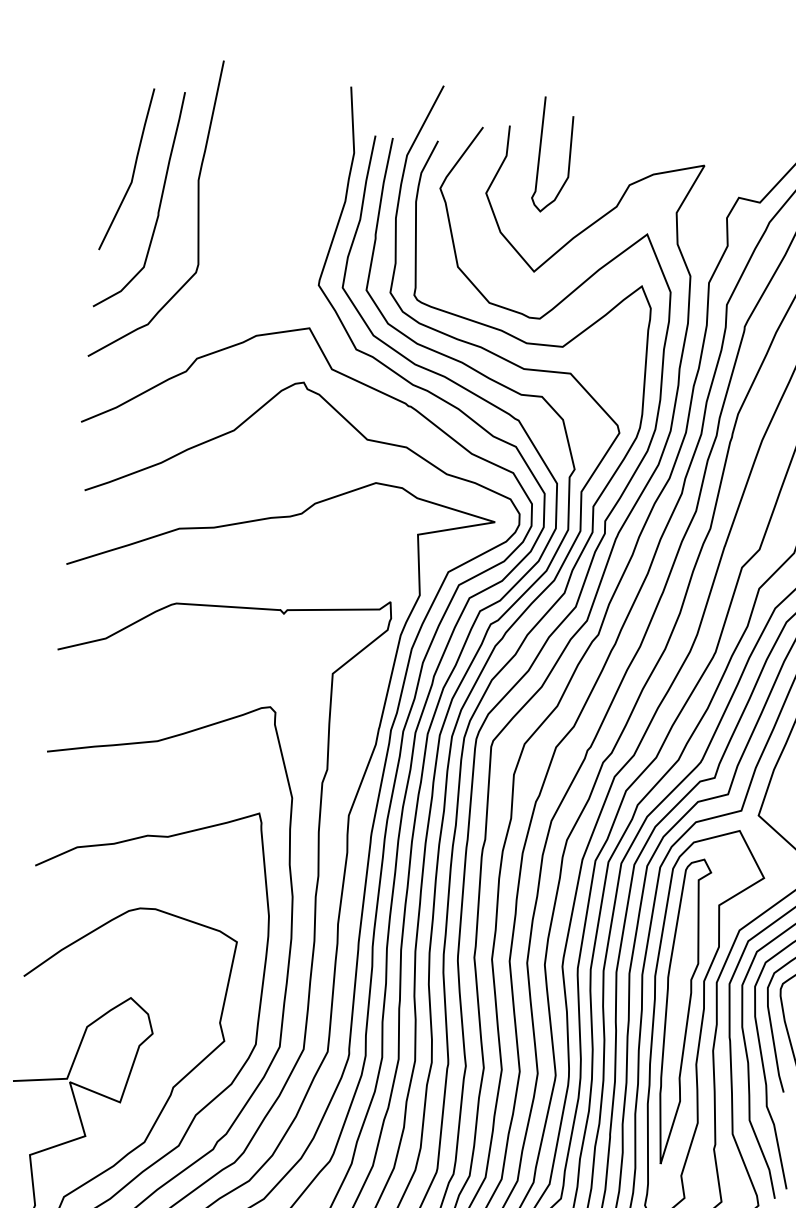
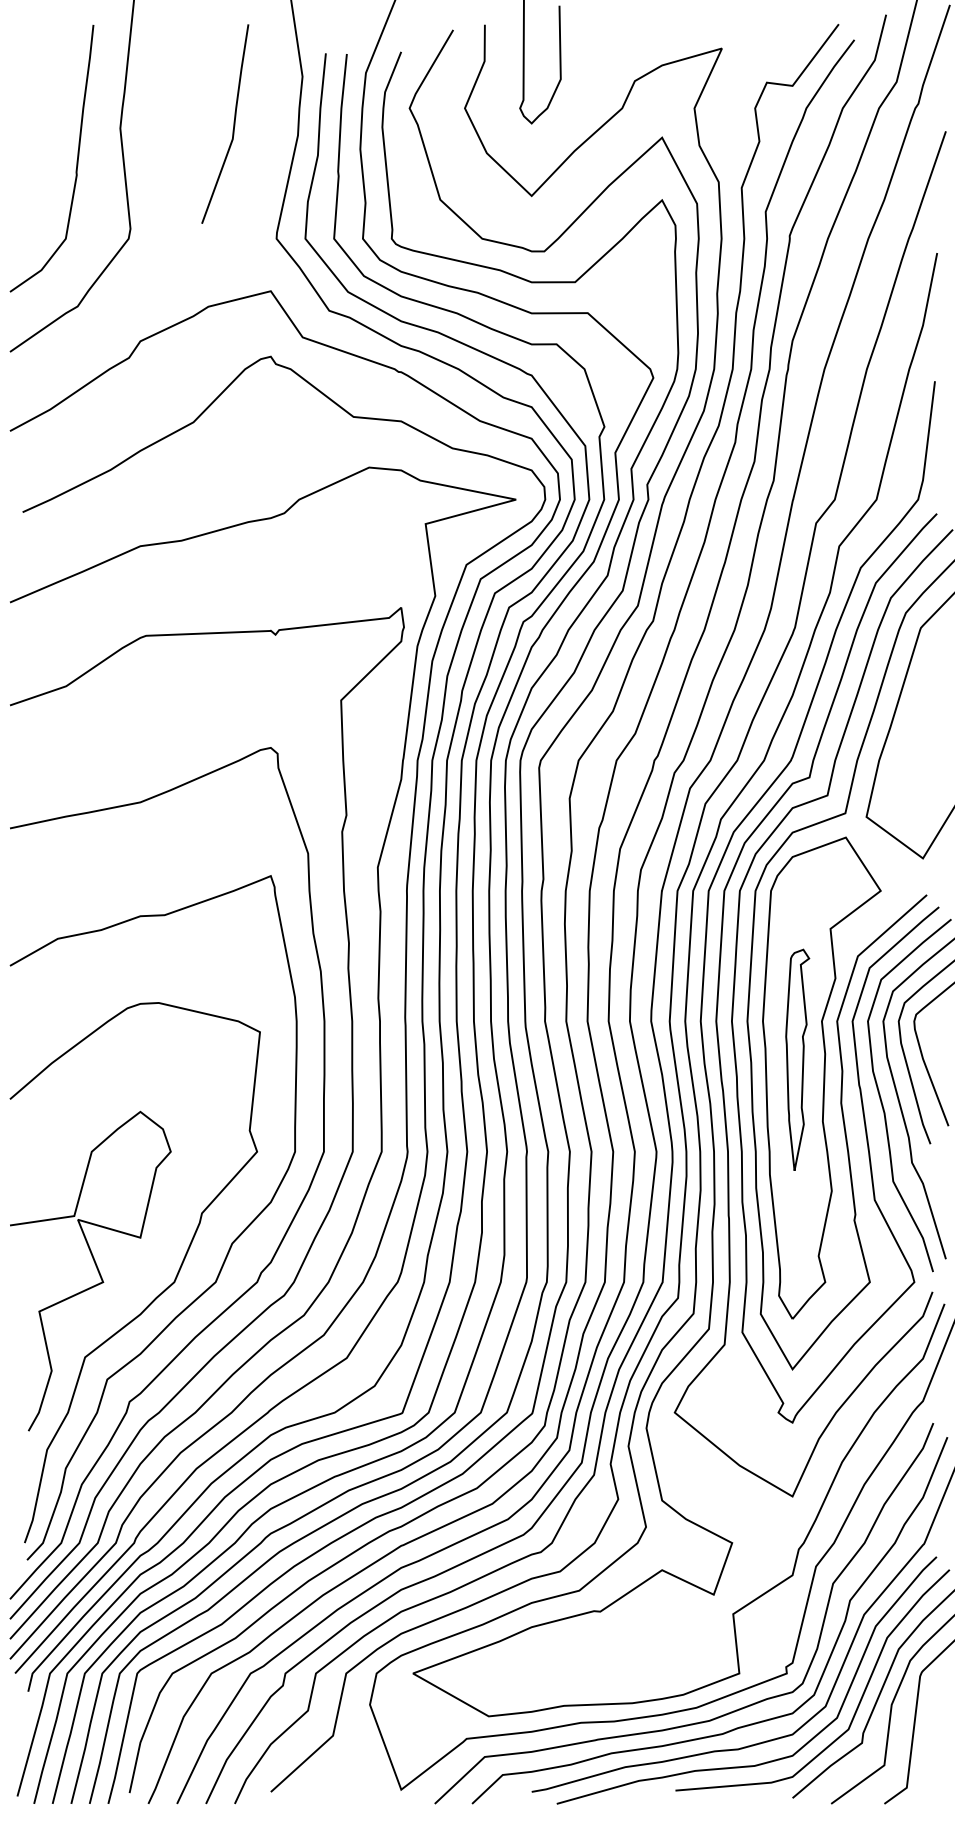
line: (133, 169) -> (233, 123), moved
part: (680, 1010) -> (797, 1059), size x0.6

